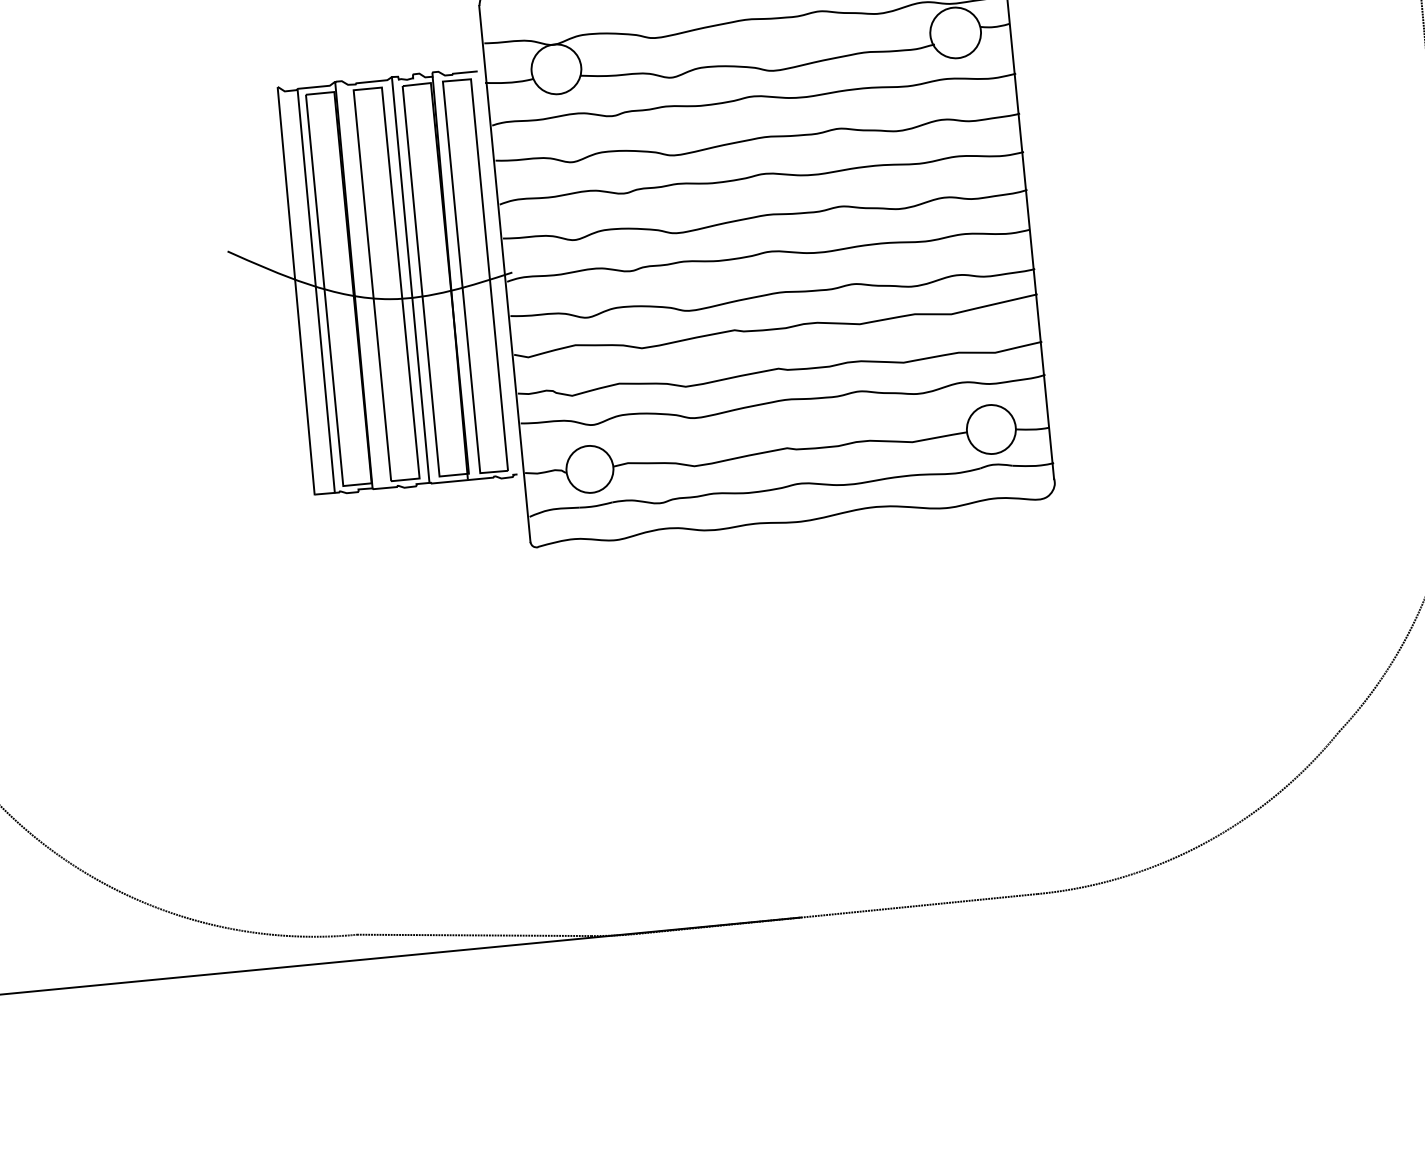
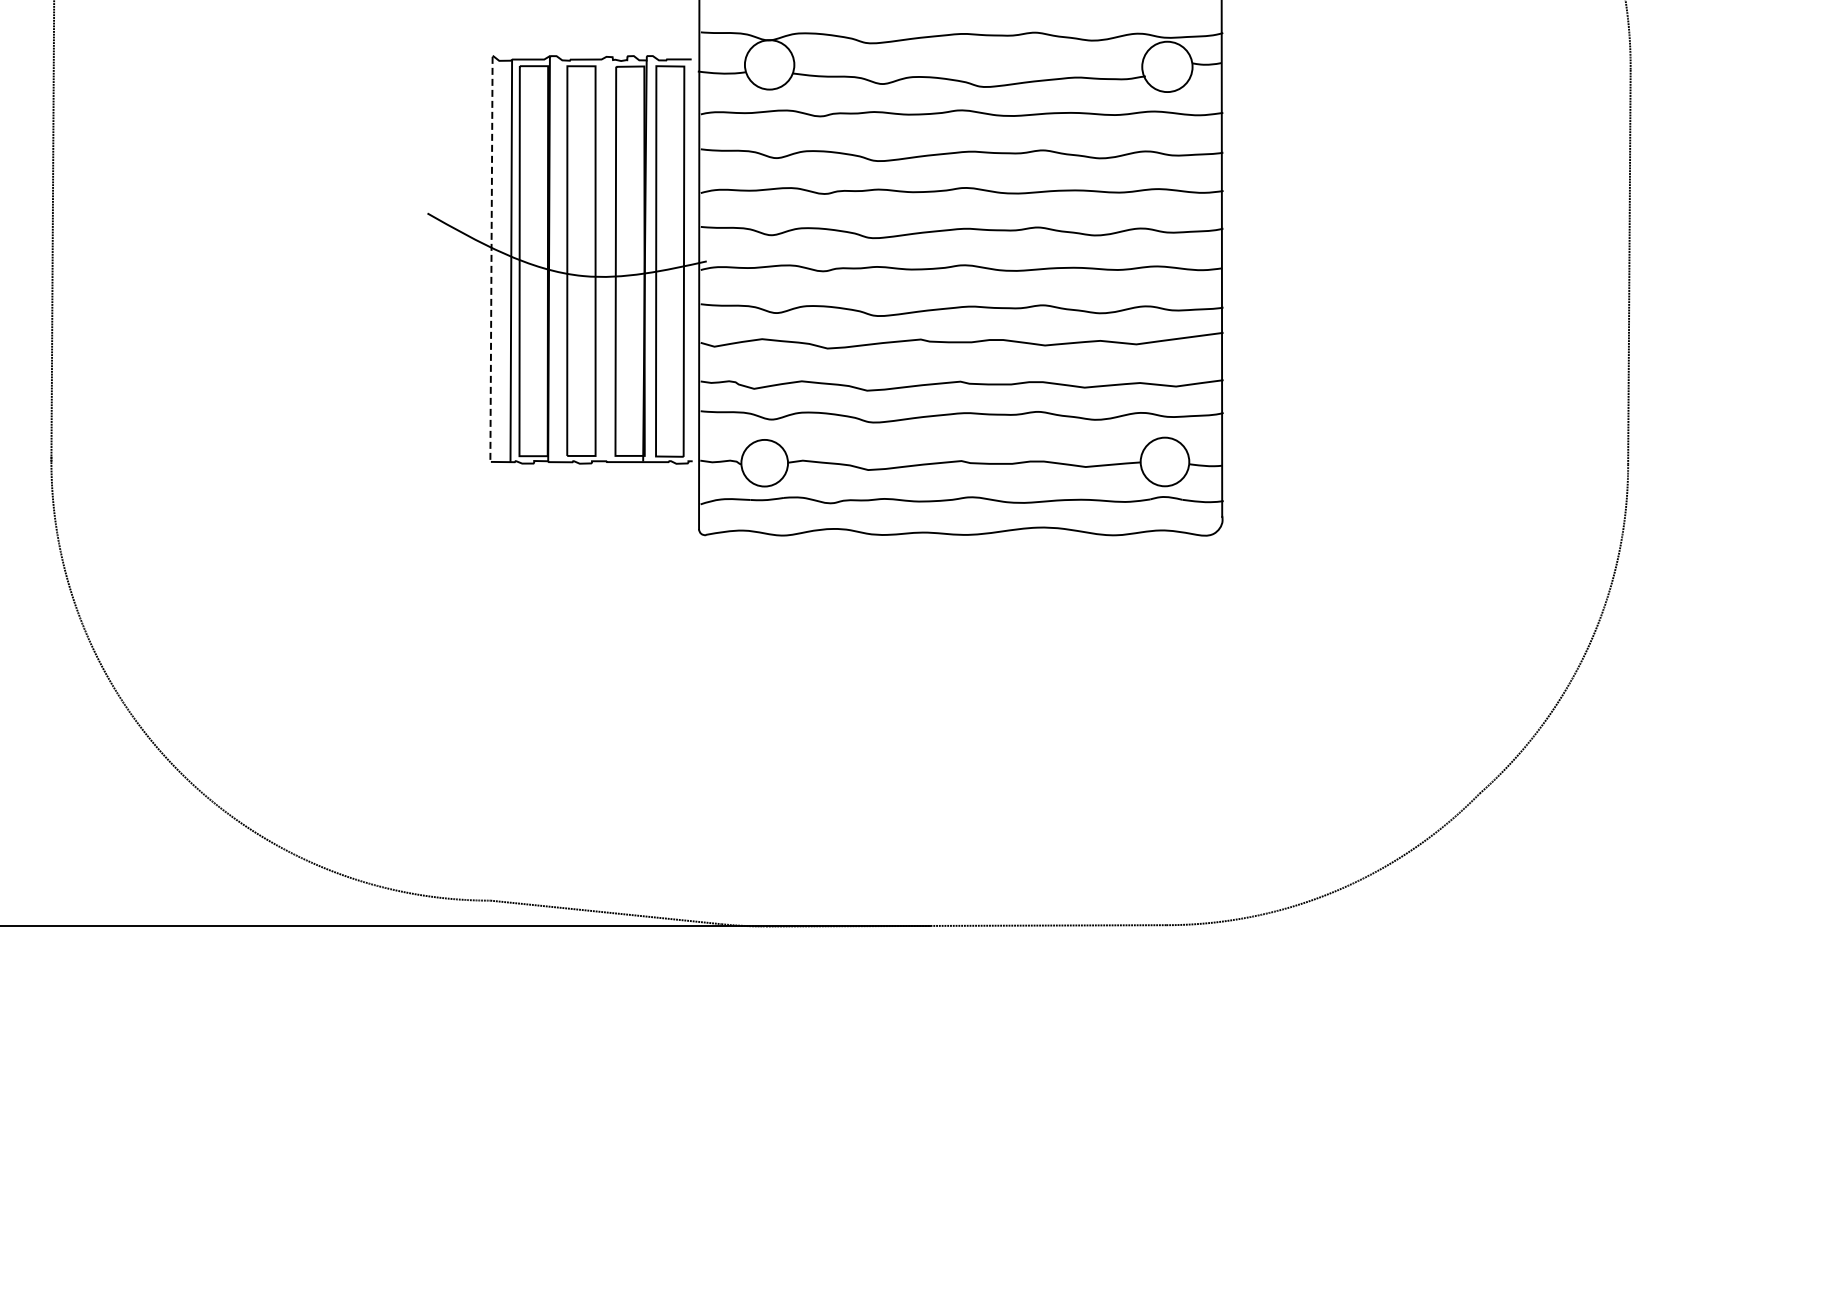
line: (410, 279) -> (605, 258), removed
line: (296, 291) -> (491, 259), solid -> dashed

